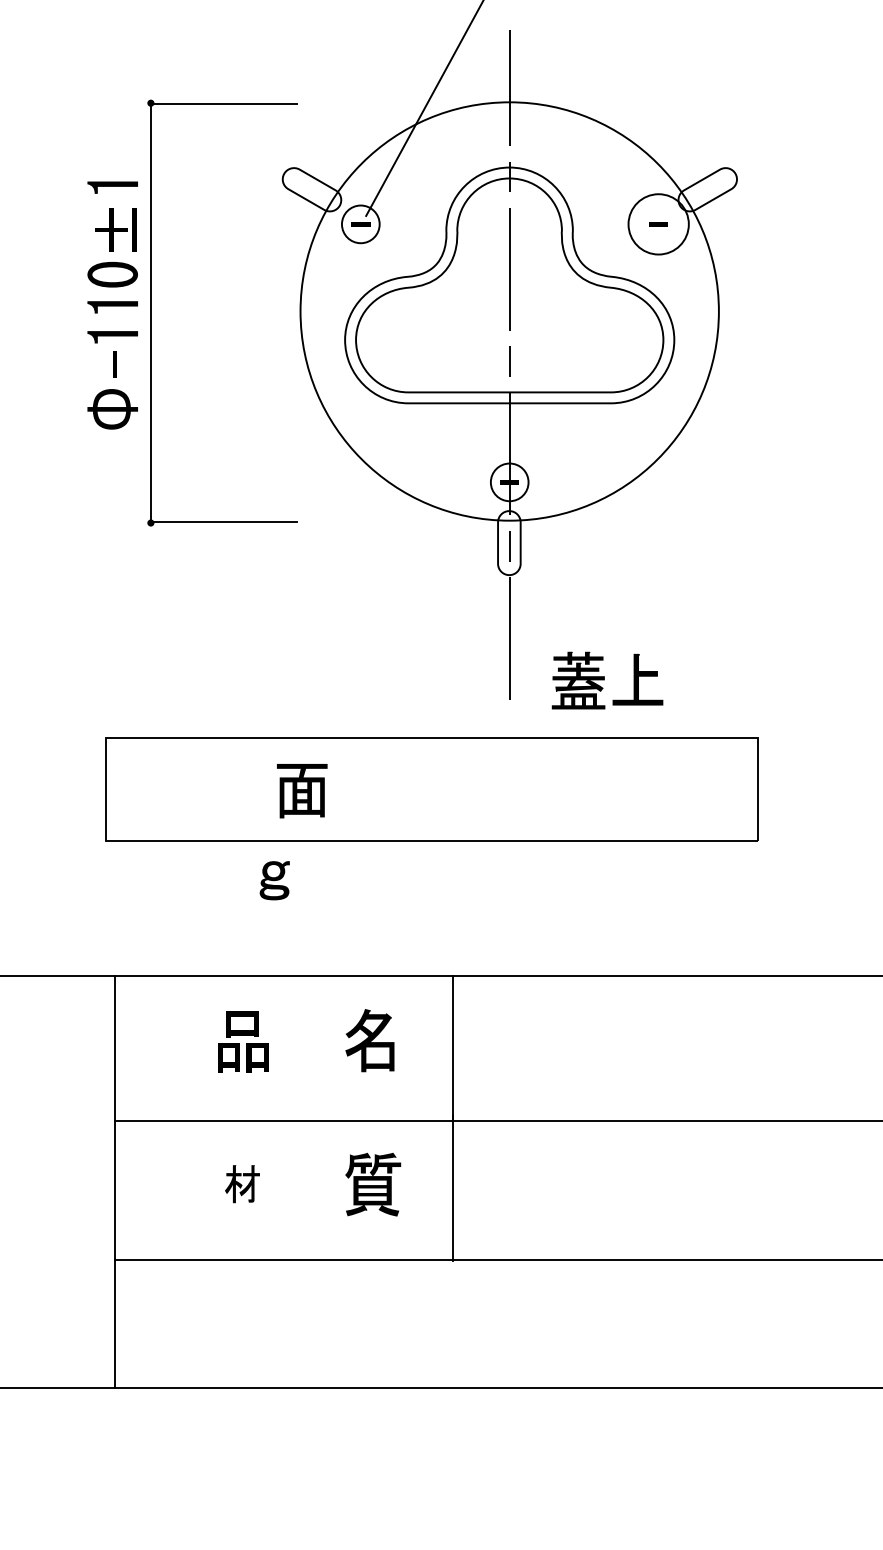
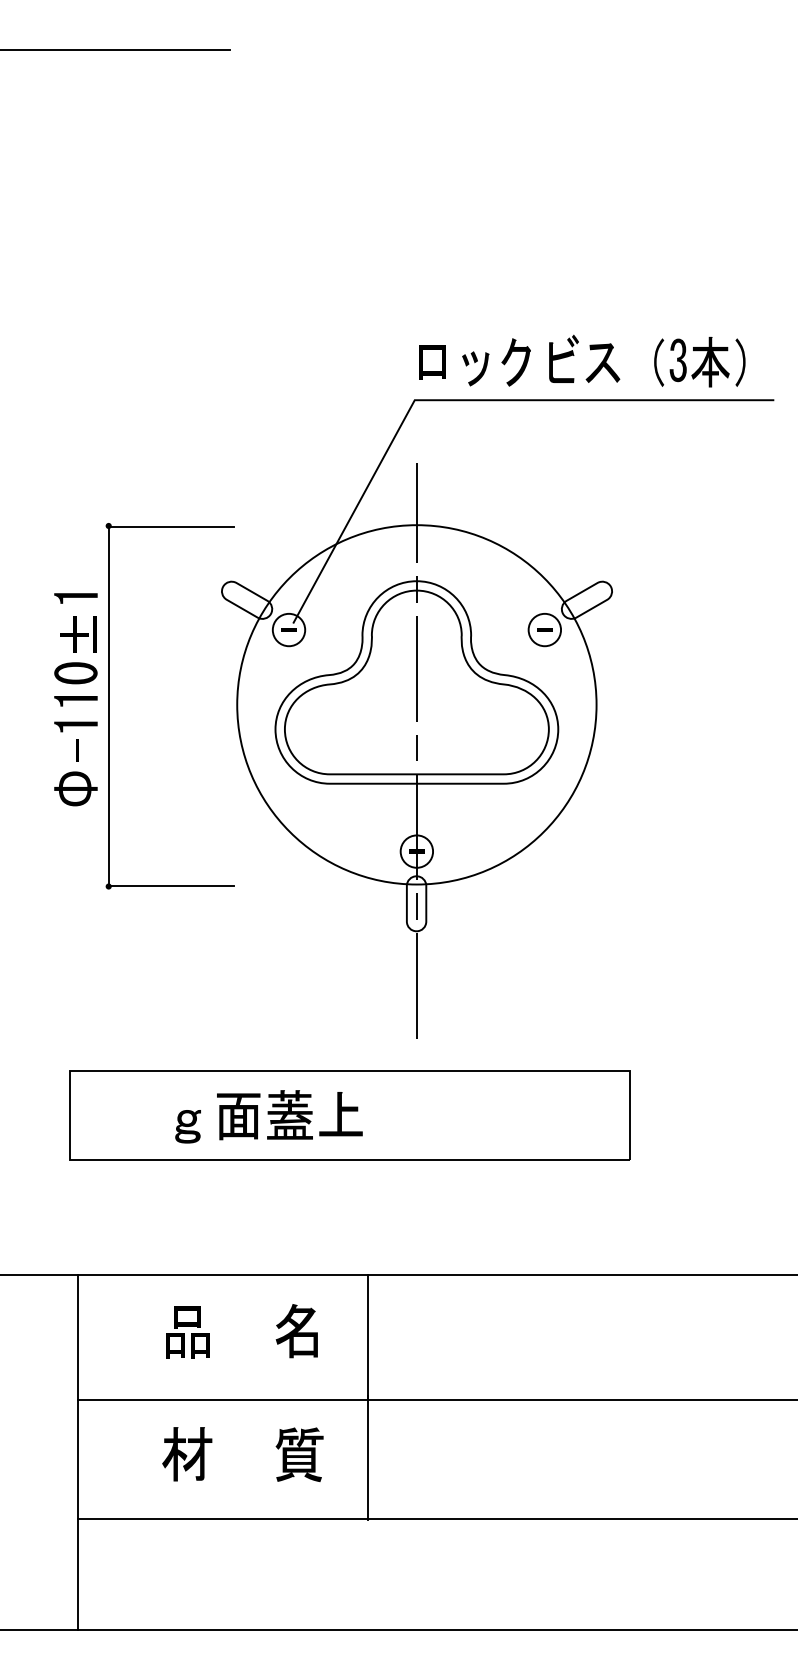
circle: (658, 223) -> (544, 629), size x0.62
part: (607, 680) -> (314, 1114), moved
part: (274, 880) -> (187, 1126), moved
part: (242, 1184) -> (187, 1454), size x1.67

